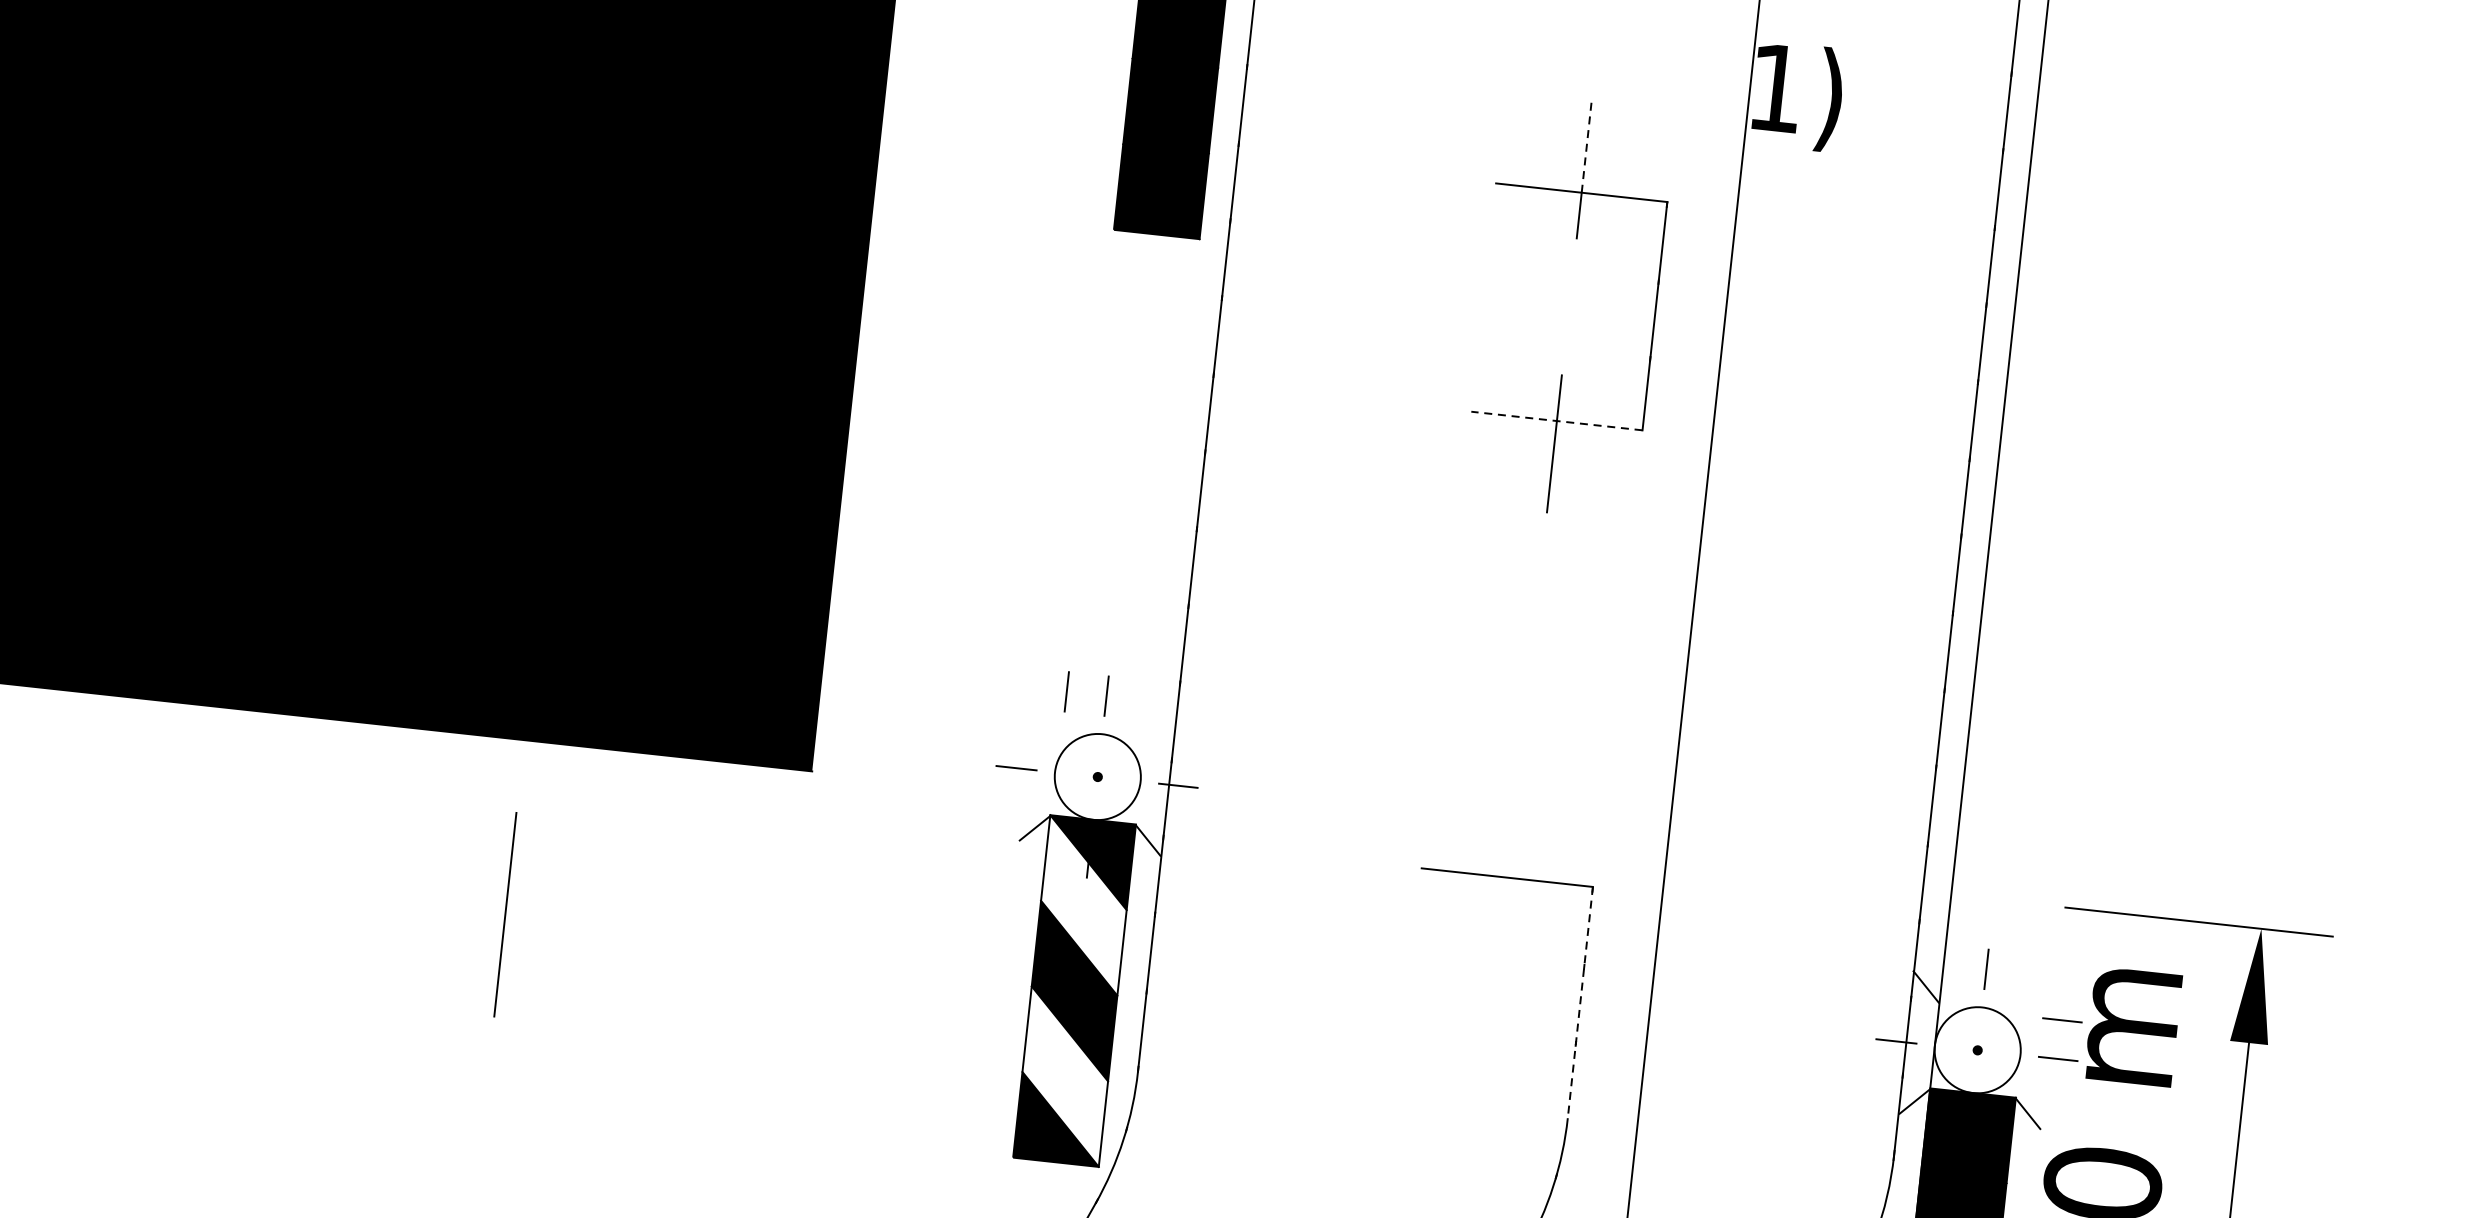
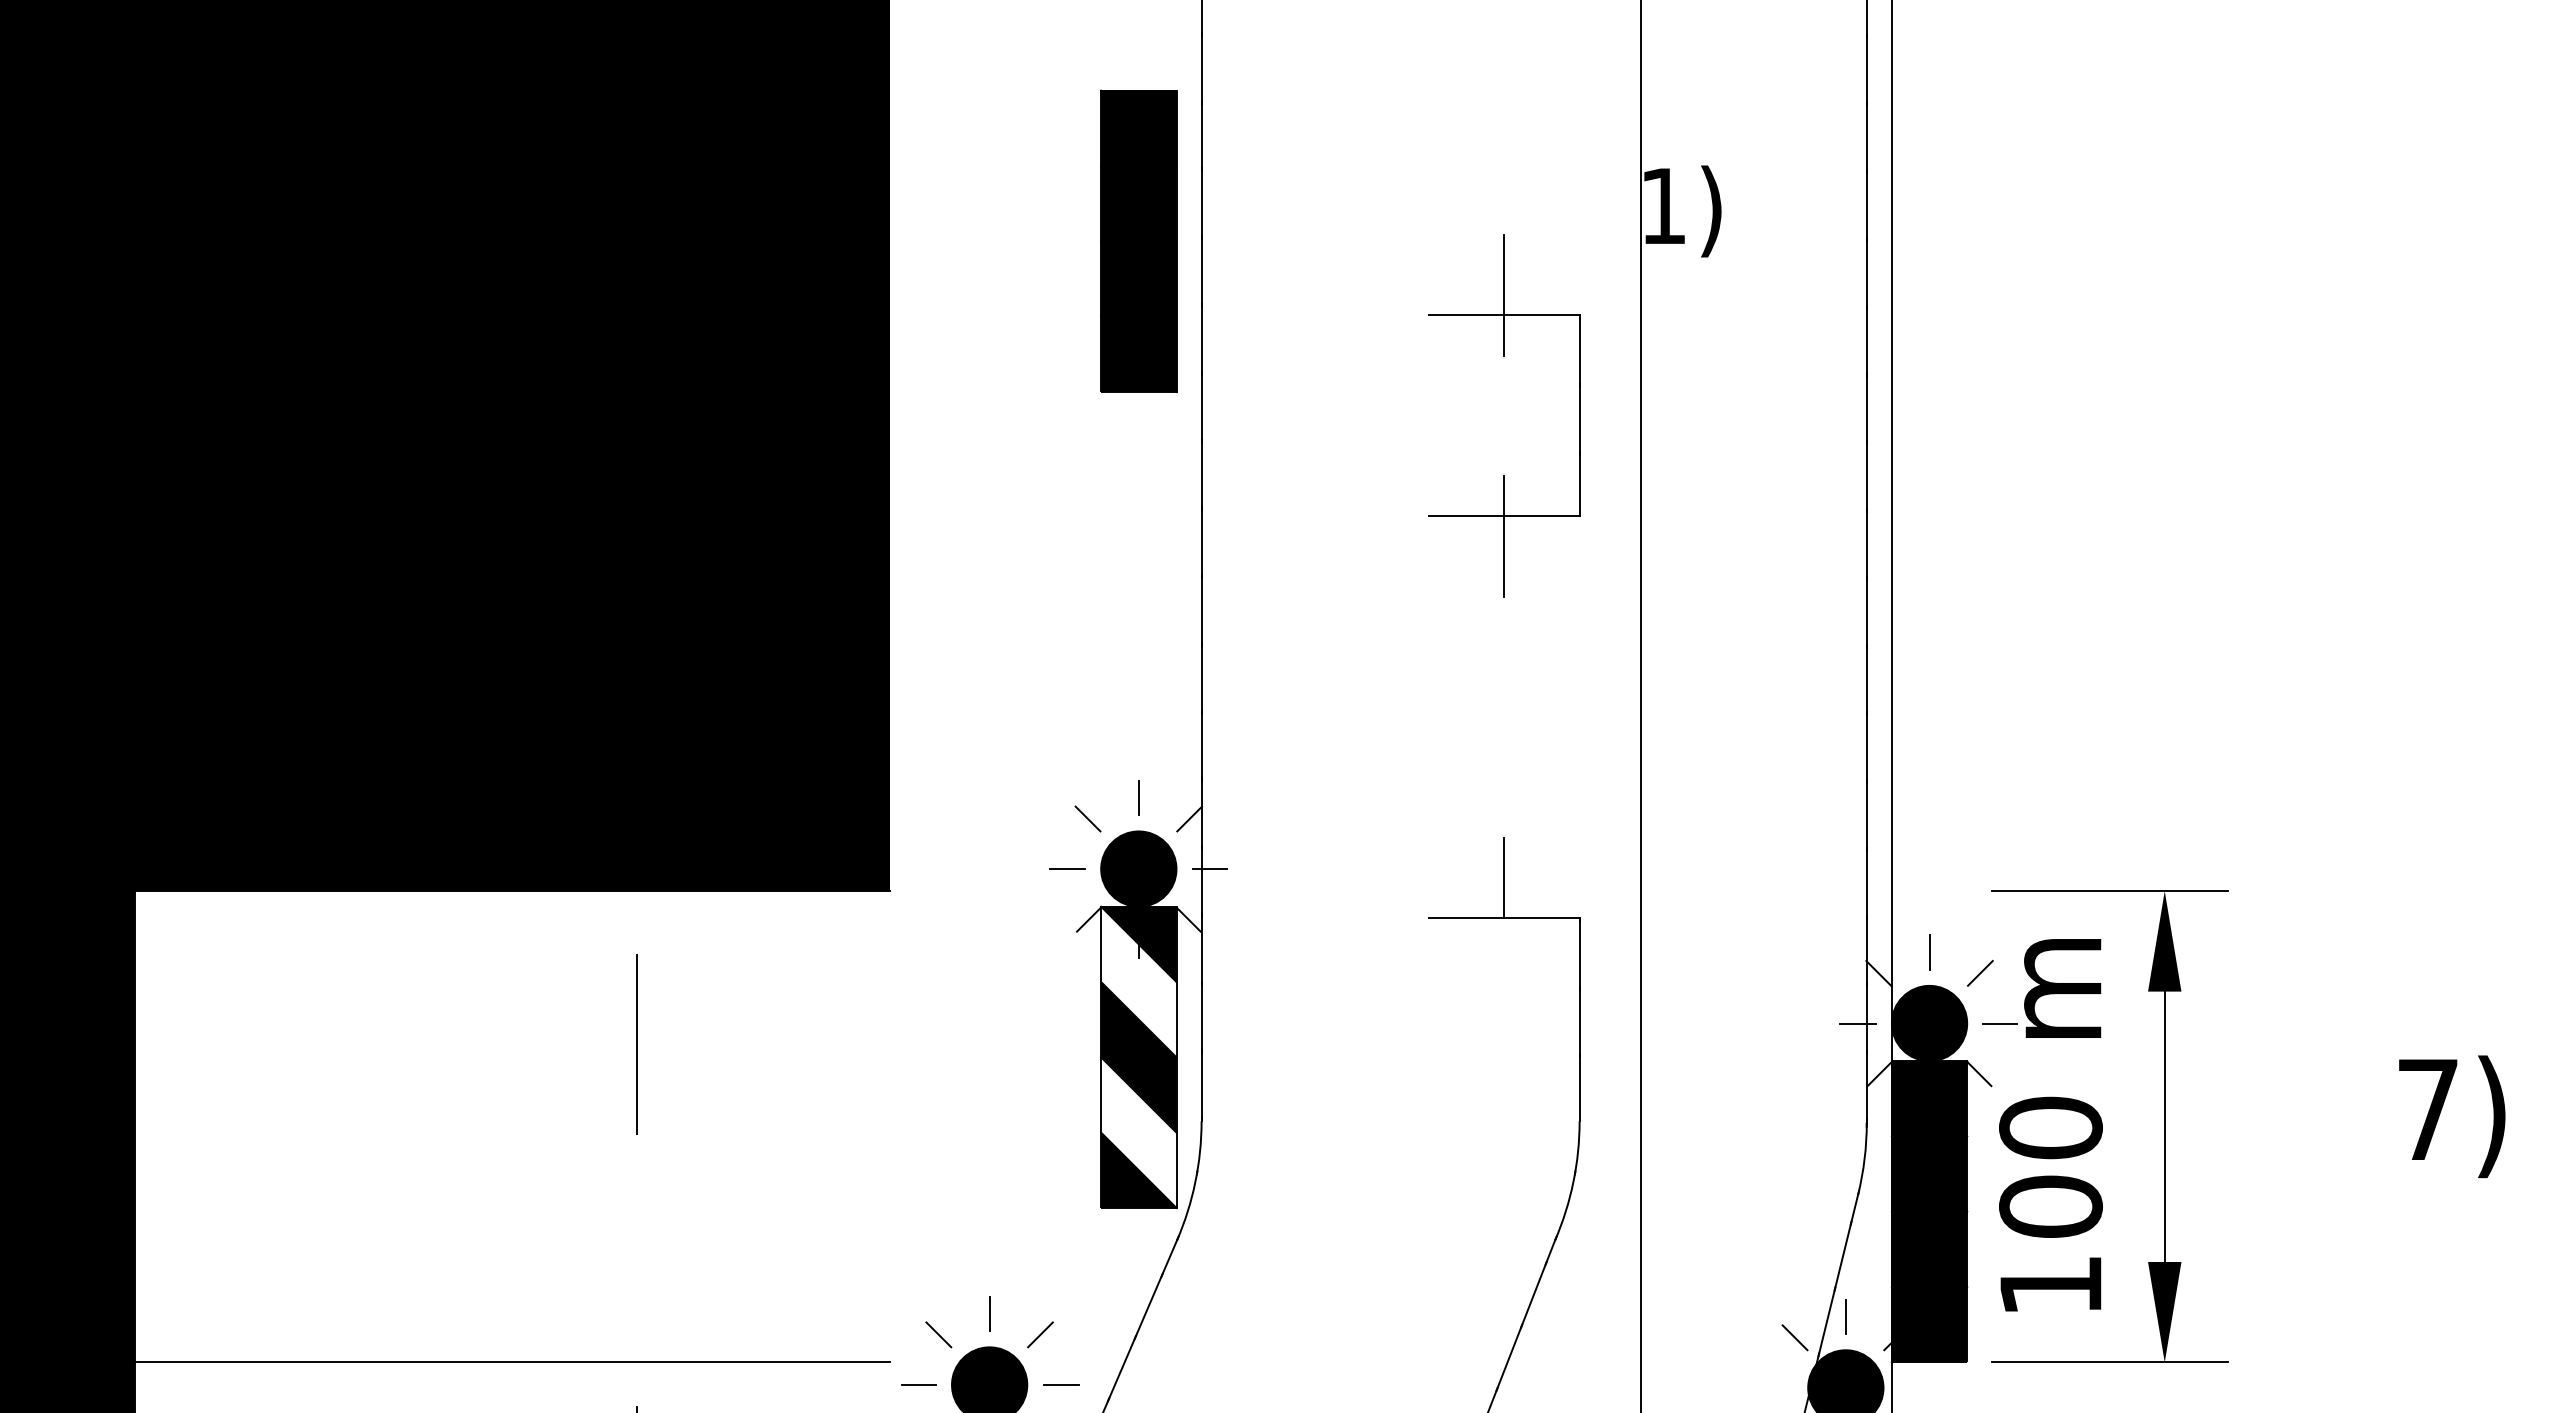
line: (1586, 146) -> (1504, 274), dashed -> solid
line: (1555, 421) -> (1503, 516), dashed -> solid
line: (1066, 691) -> (1103, 797), removed
line: (1045, 713) -> (1087, 818), added
line: (1161, 725) -> (1189, 818), added
fill: (1097, 776) -> (1138, 868), added
line: (1512, 831) -> (1504, 877), added
line: (2041, 998) -> (1980, 972), added
line: (1580, 1002) -> (1579, 1019), dashed -> solid
line: (2061, 1020) -> (1999, 989), removed
fill: (1977, 1050) -> (1929, 1023), added

